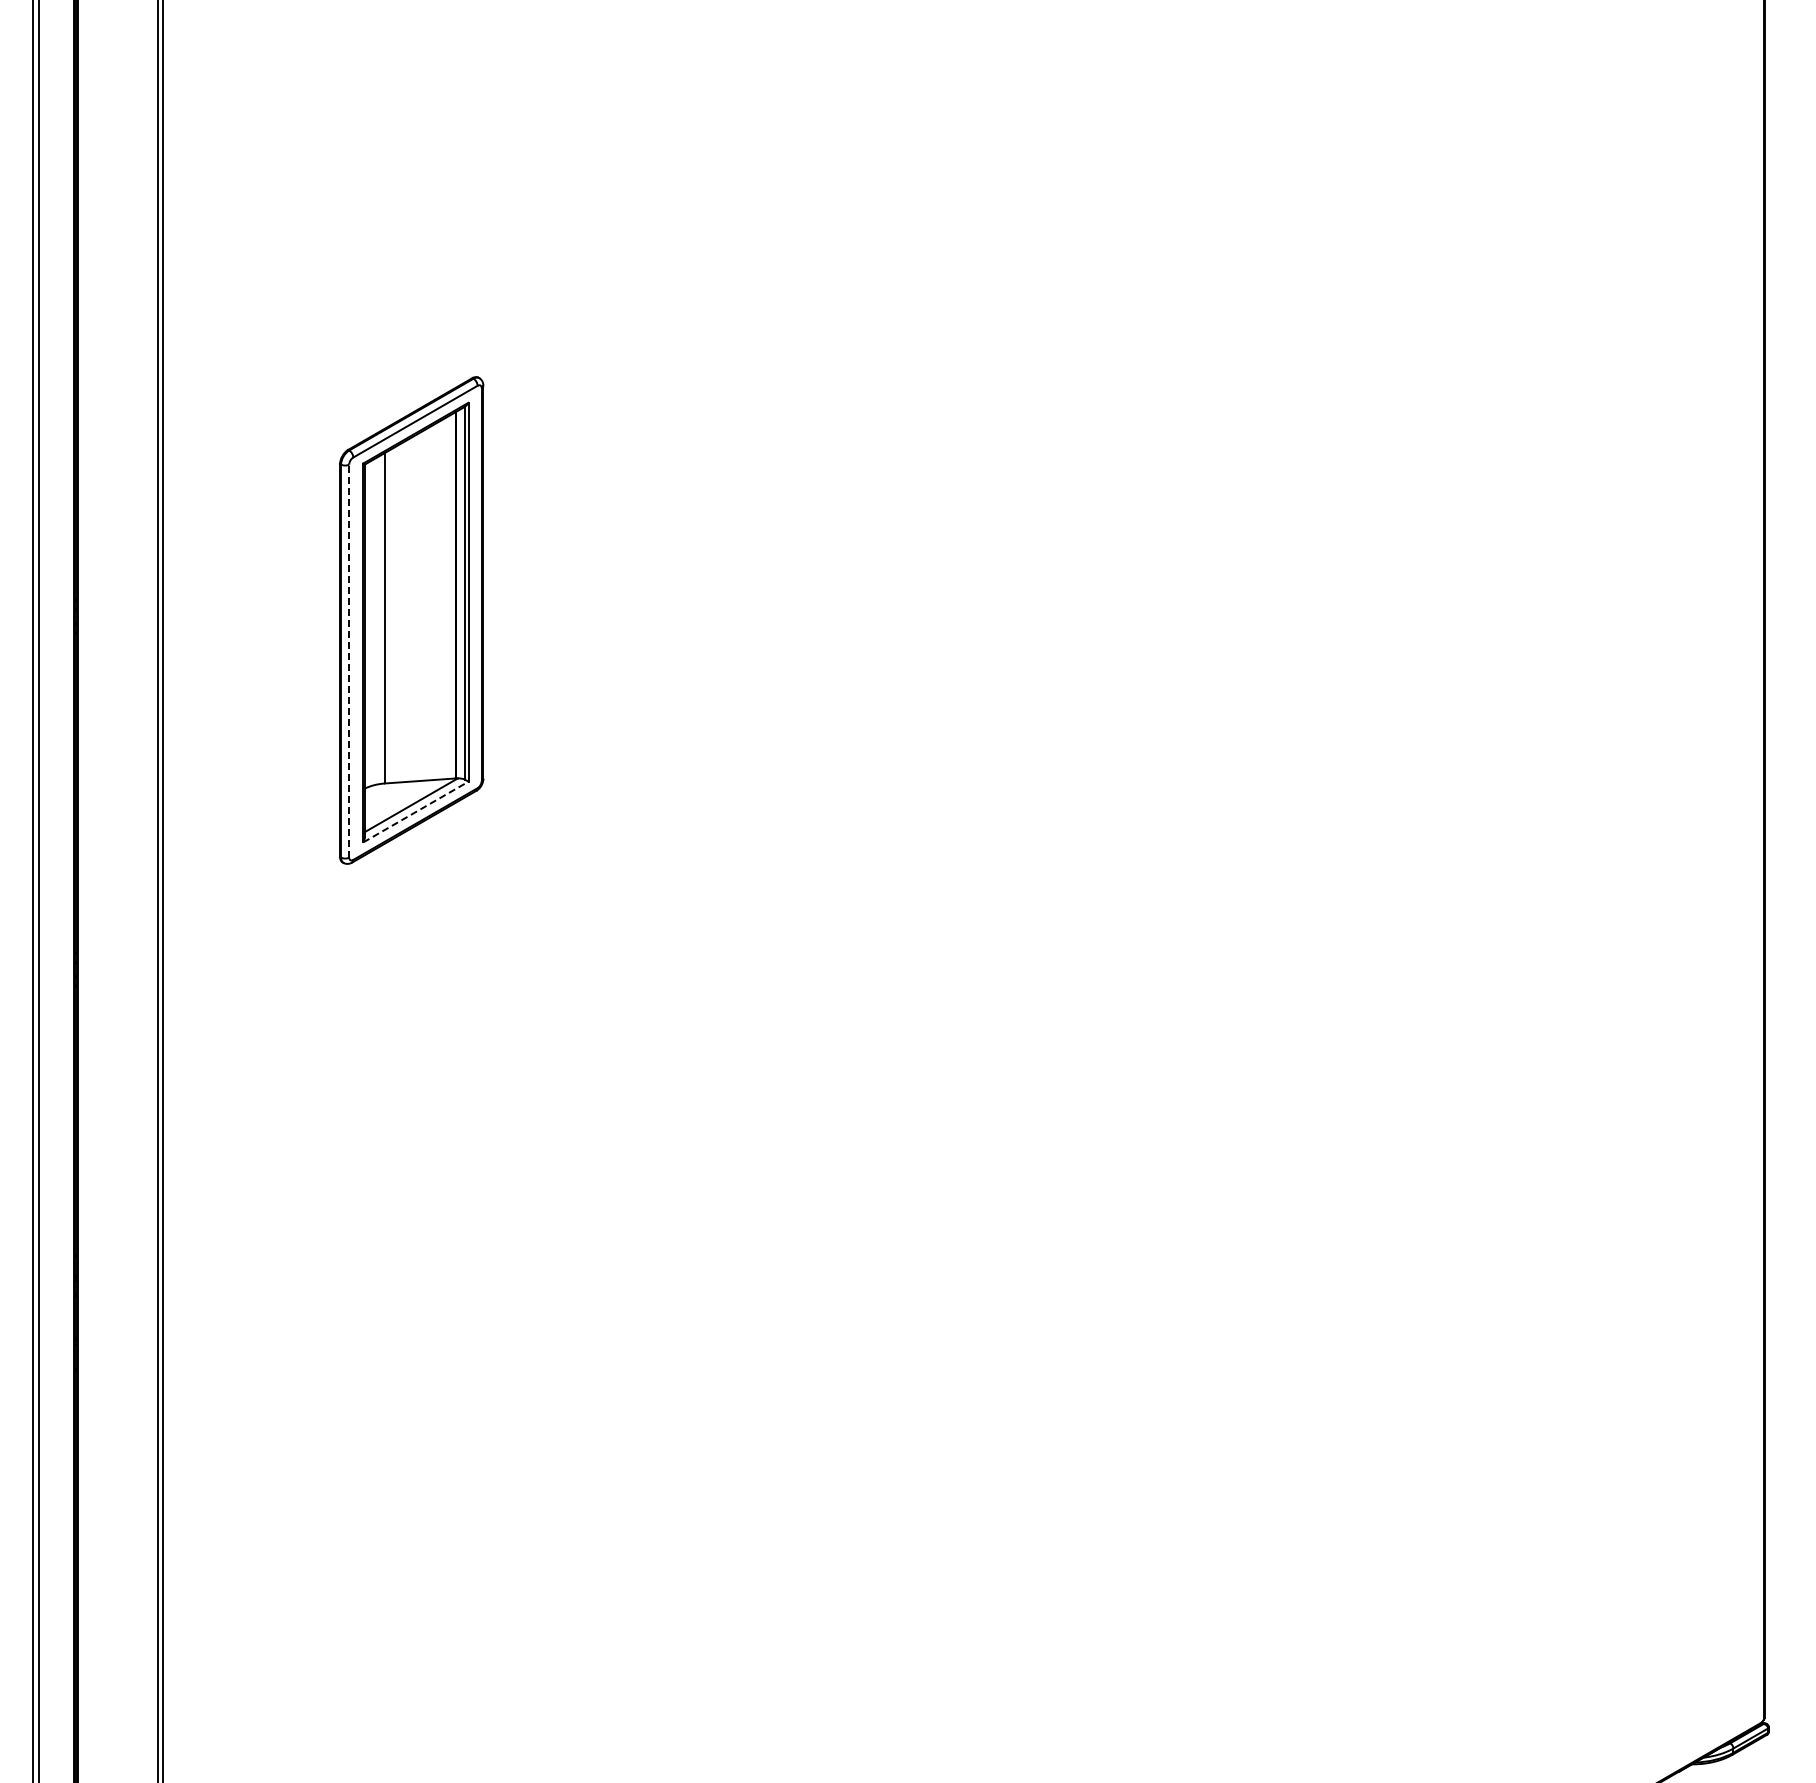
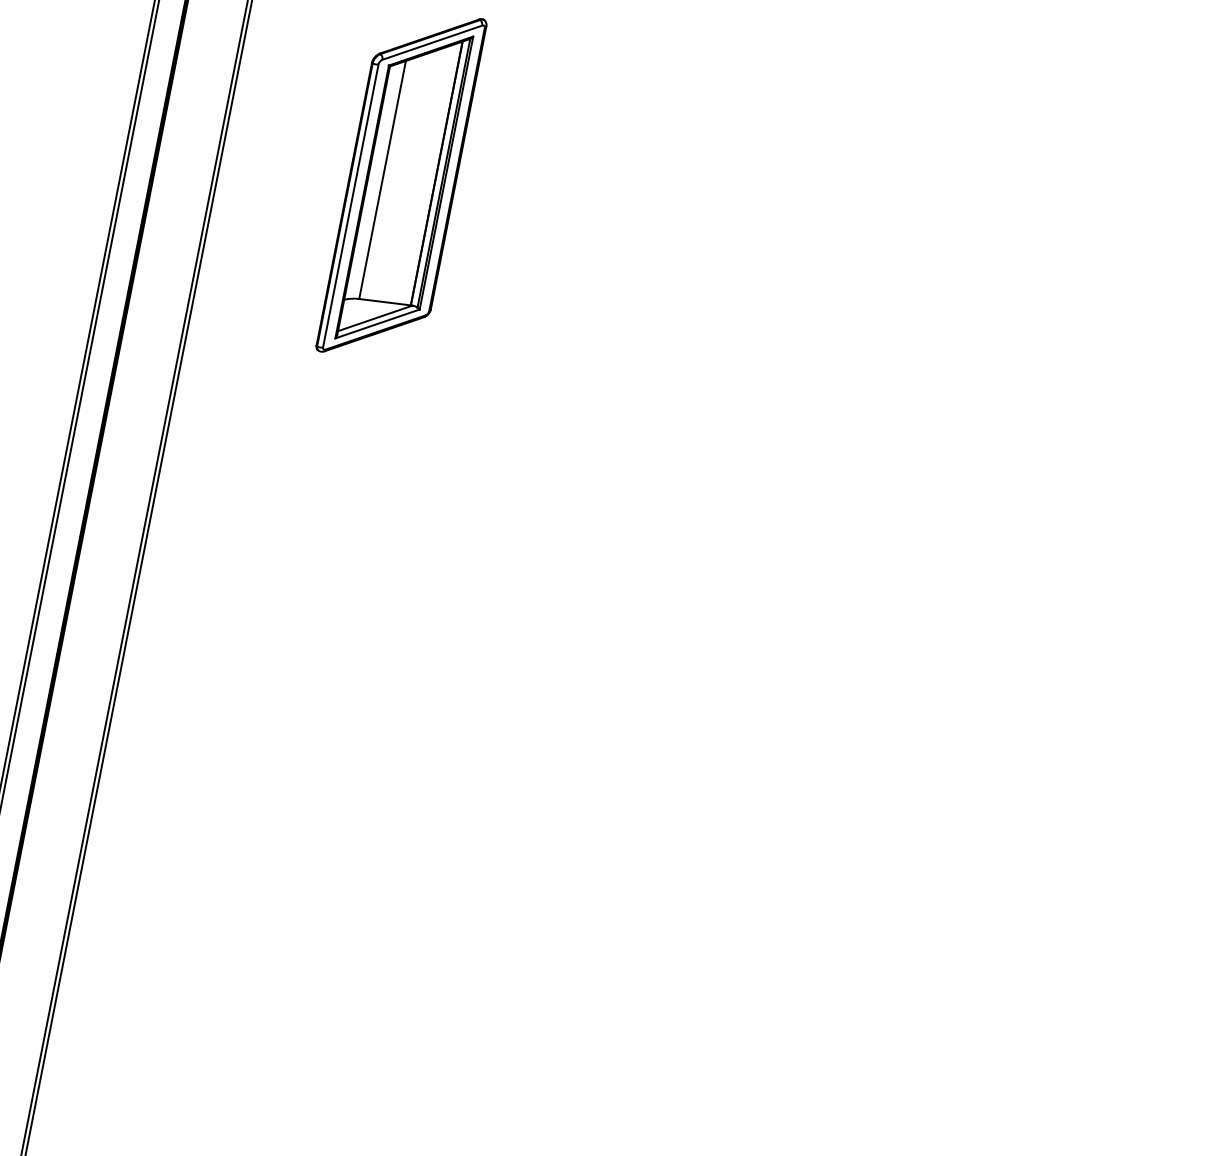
line: (349, 661) -> (350, 206), dashed -> solid
line: (415, 812) -> (377, 324), dashed -> solid

